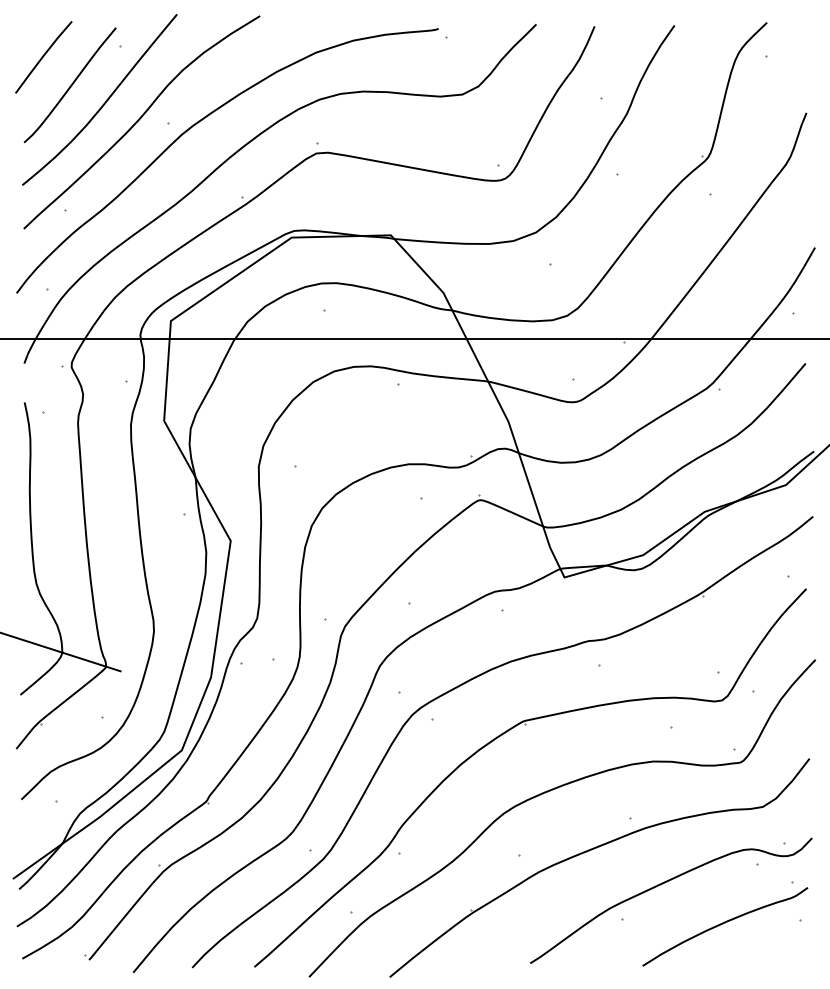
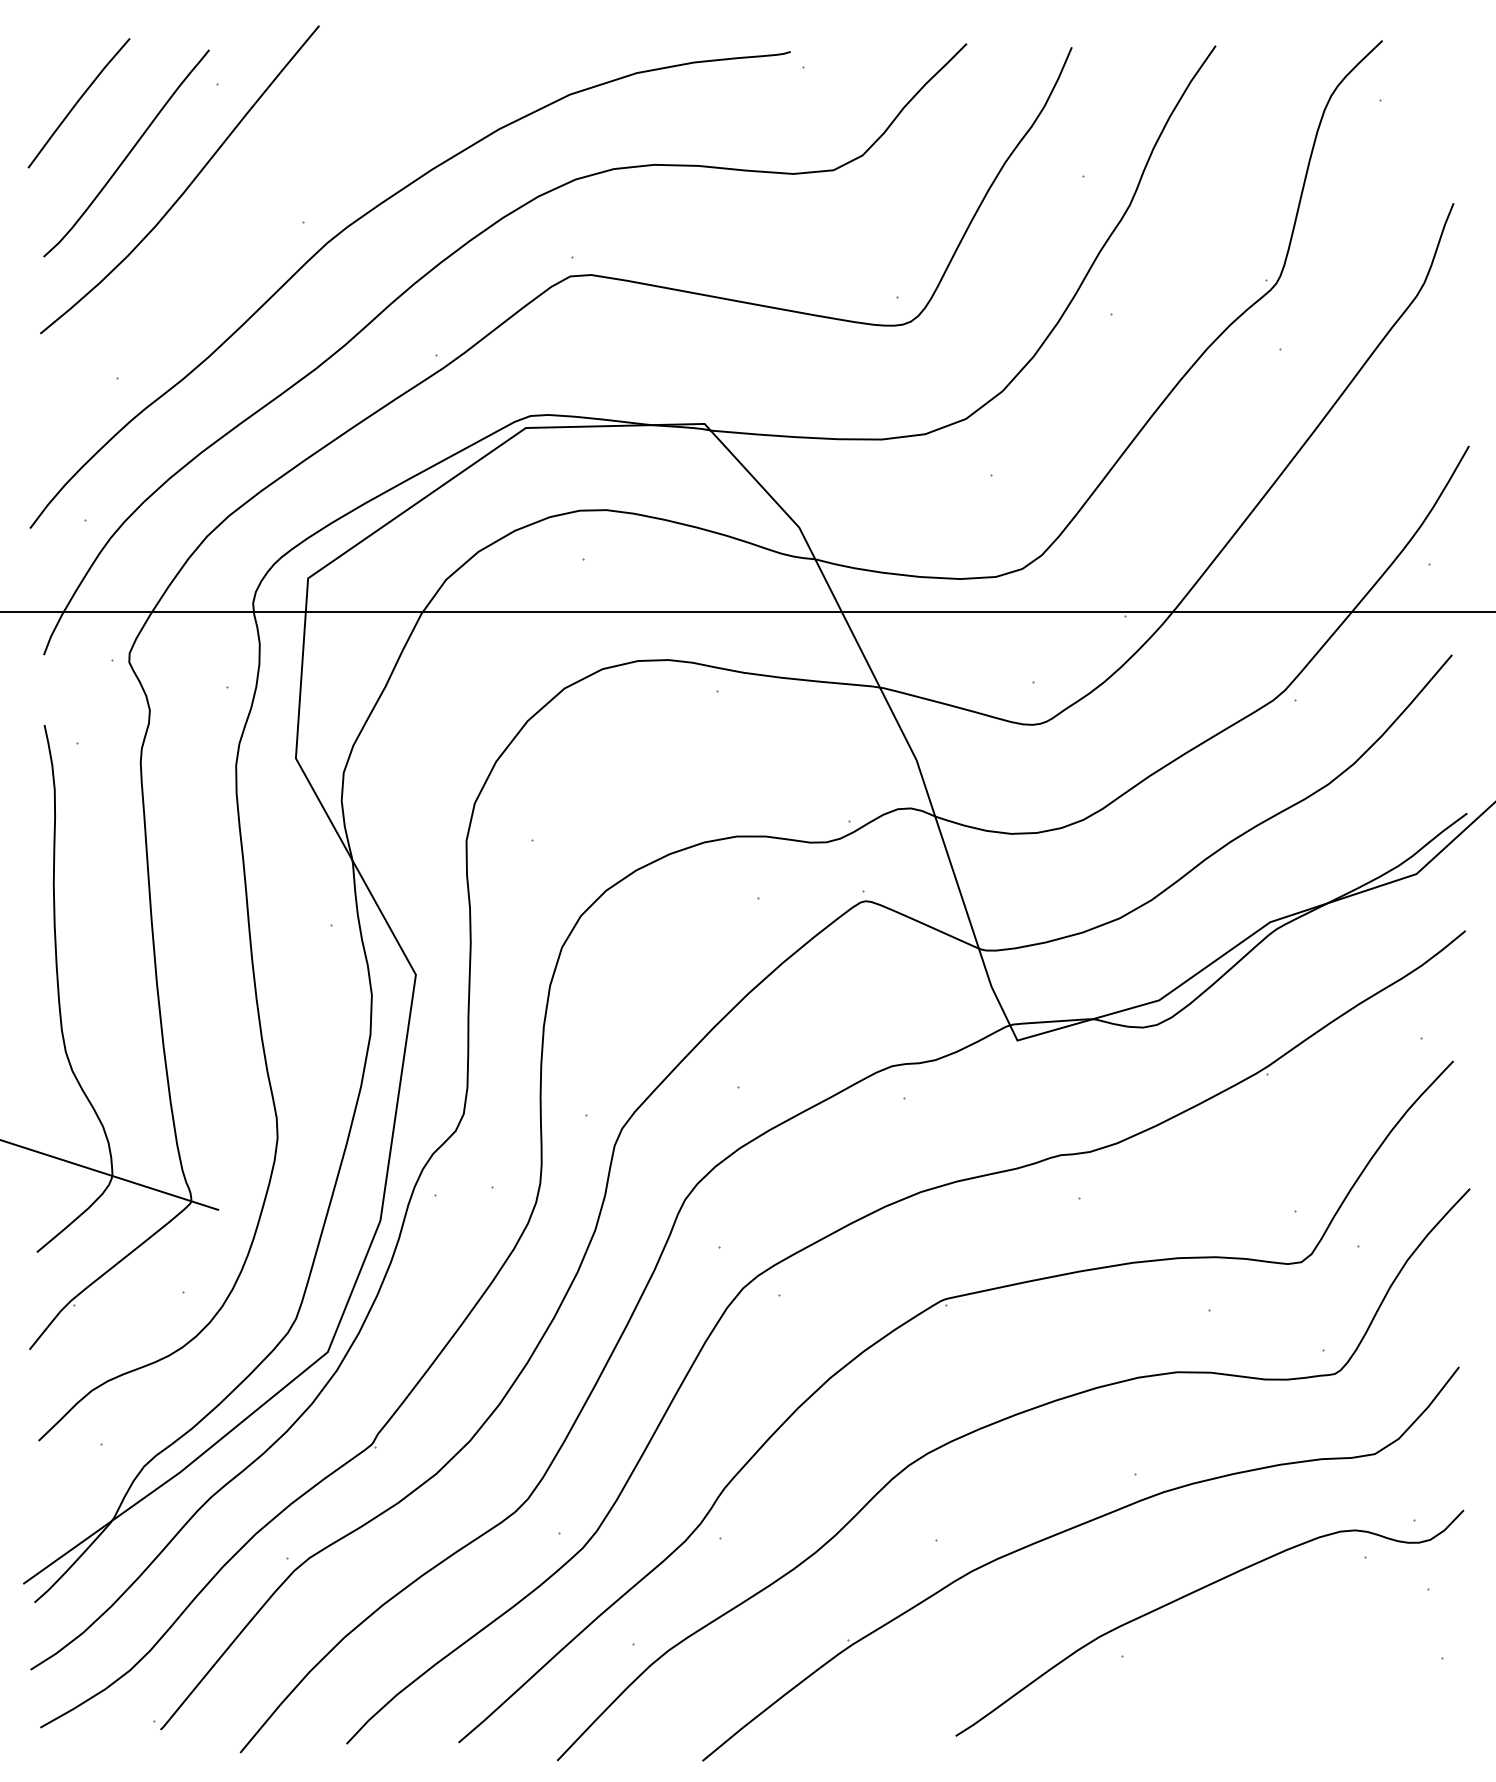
curve: (139, 120) -> (251, 216), removed
curve: (723, 924) -> (1303, 1665), removed

